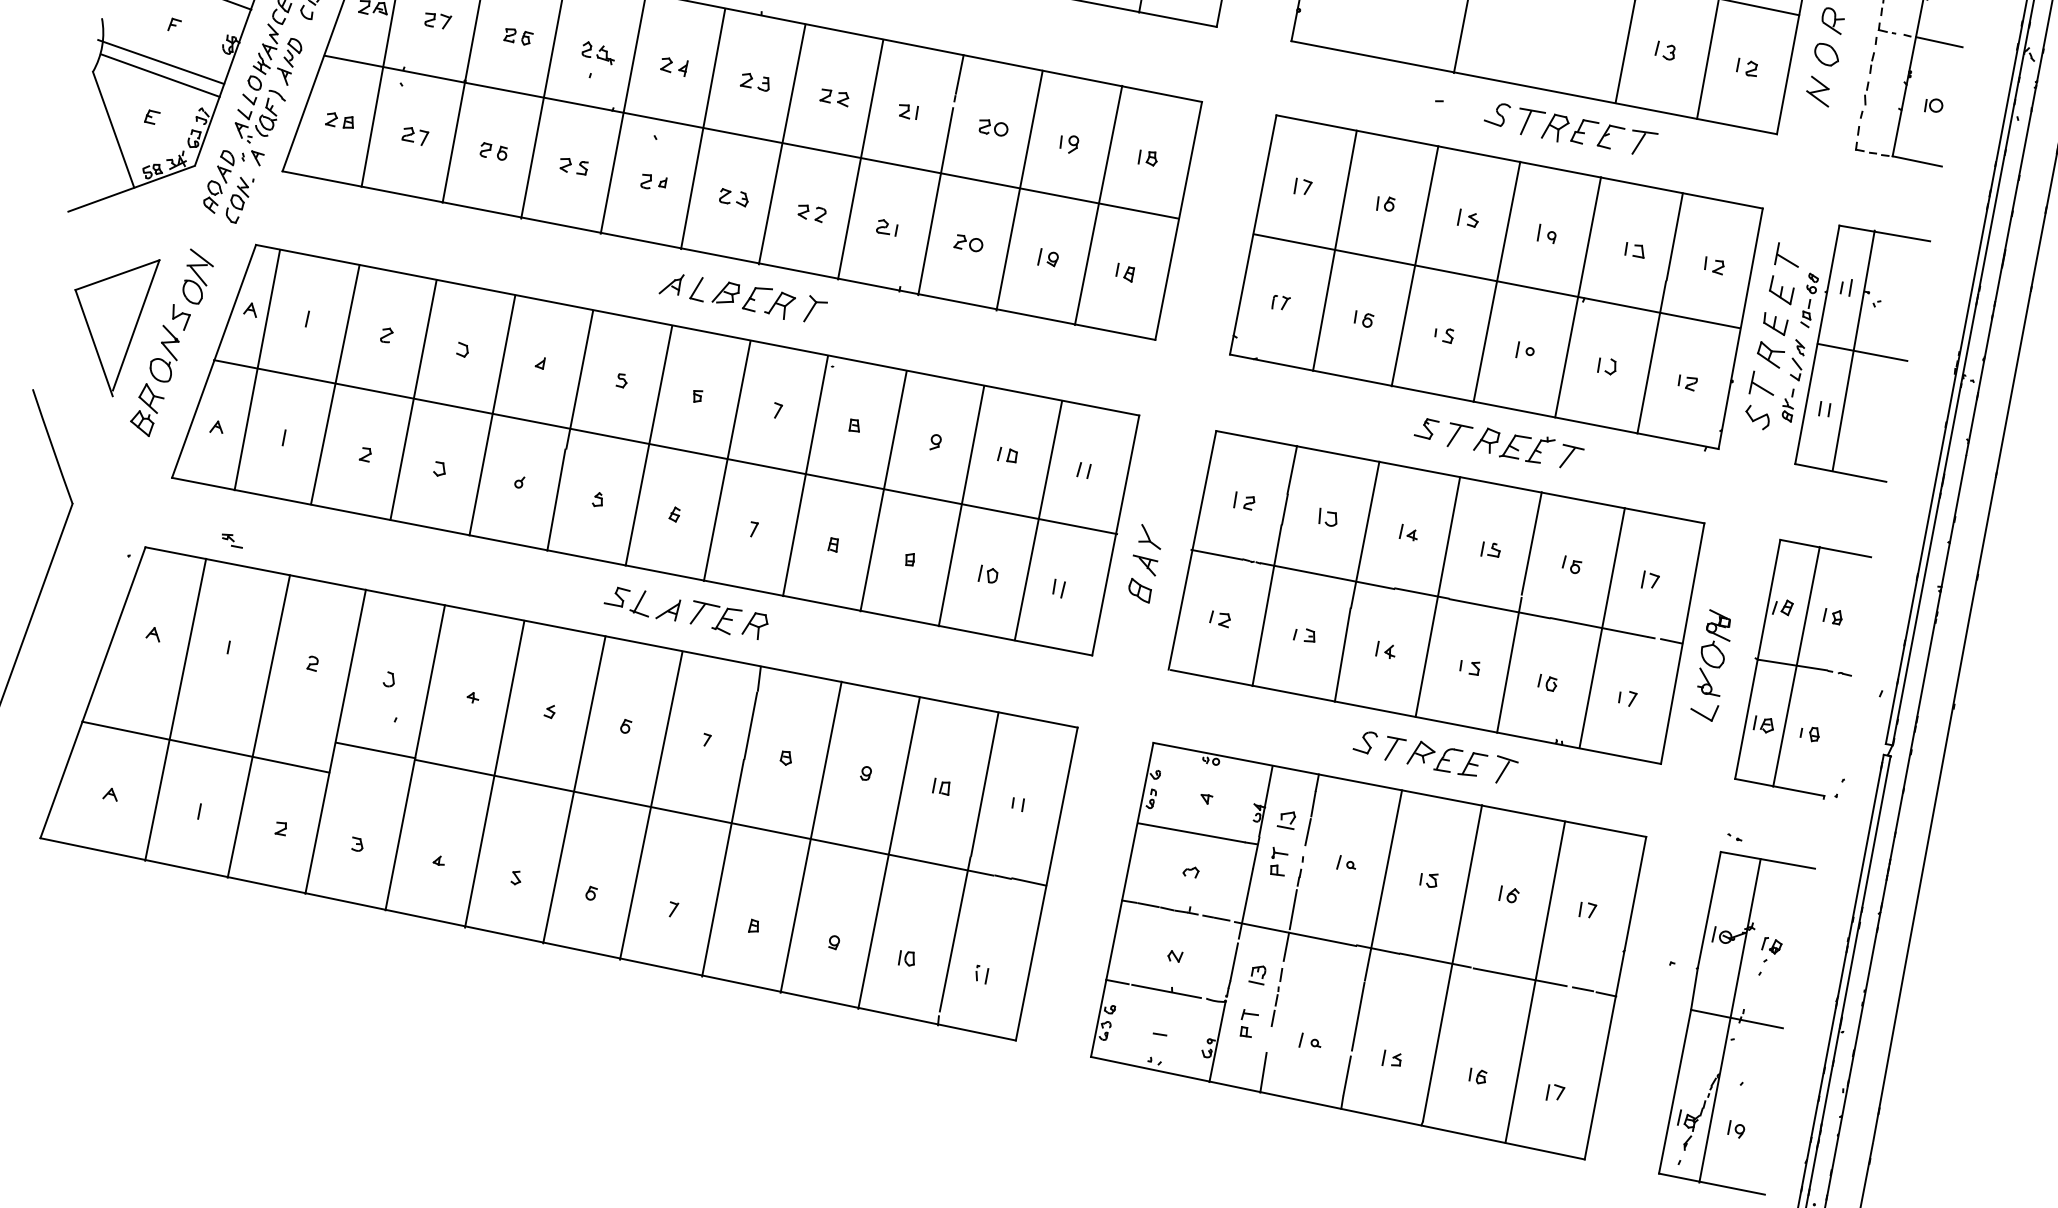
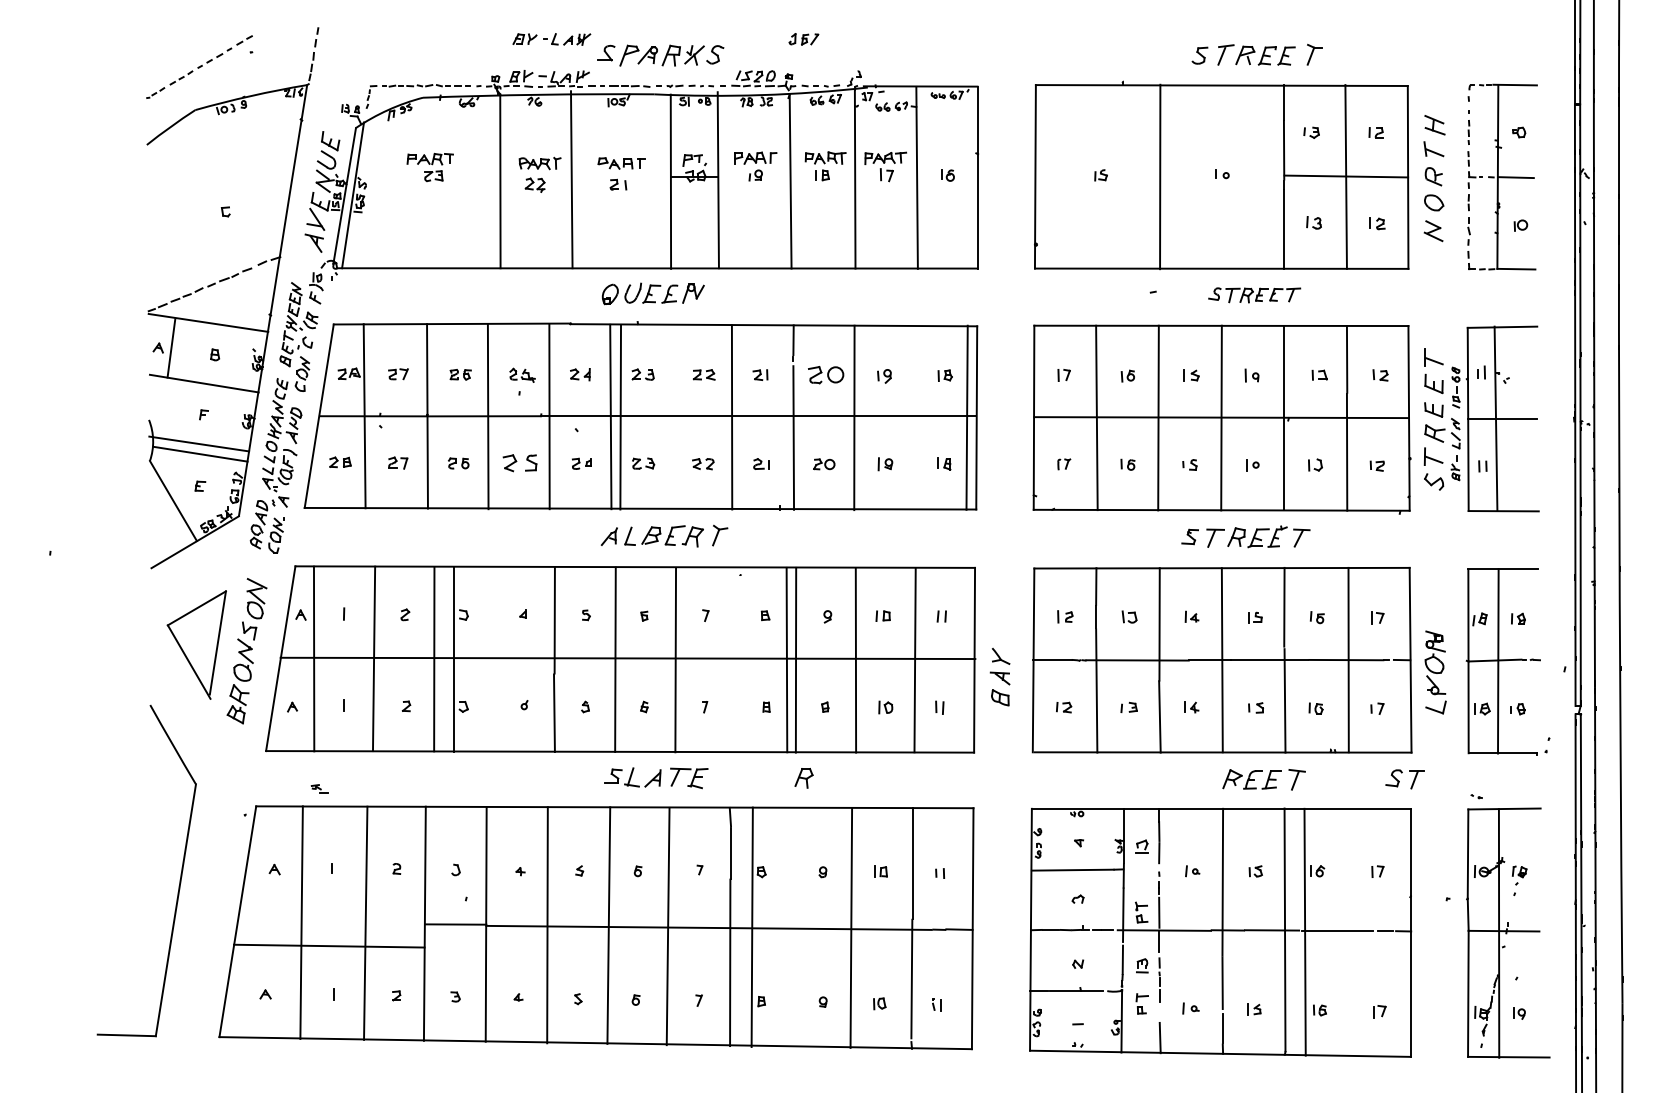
part: (992, 128) -> (825, 375), size x1.6
part: (1570, 130) -> (1254, 295), size x0.7
line: (781, 144) -> (620, 417), moved
part: (573, 165) -> (519, 462), size x1.6
line: (1097, 204) -> (966, 417), moved
line: (493, 415) -> (454, 659), moved
line: (805, 475) -> (786, 659), moved
part: (754, 625) -> (803, 778), moved
part: (1378, 746) -> (1404, 779), moved
line: (810, 837) -> (751, 927), moved
part: (1278, 861) -> (1141, 912), moved
line: (1534, 980) -> (1304, 931), moved

